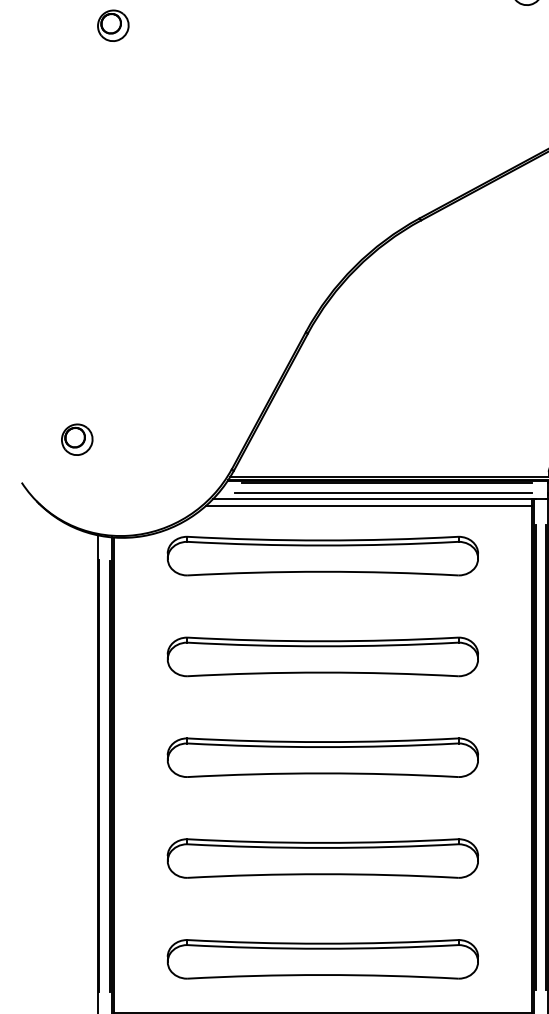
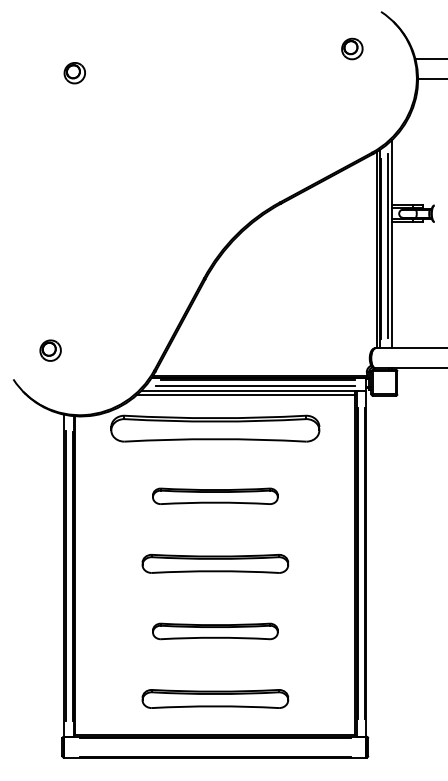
part: (323, 657) -> (215, 496), size x0.6
part: (323, 757) -> (215, 563), size x0.7
part: (323, 858) -> (215, 631), size x0.6
part: (323, 958) -> (215, 698), size x0.7

